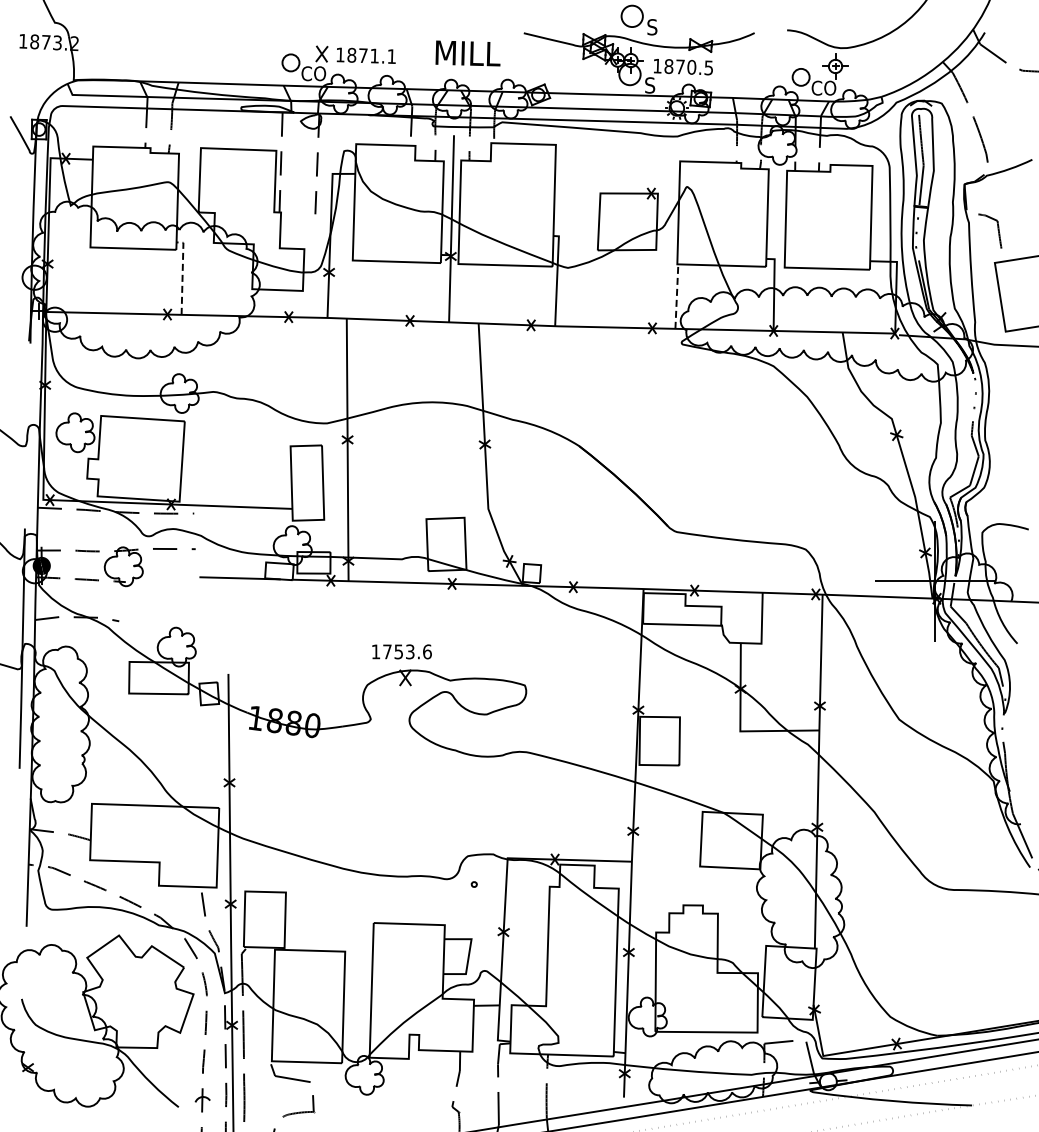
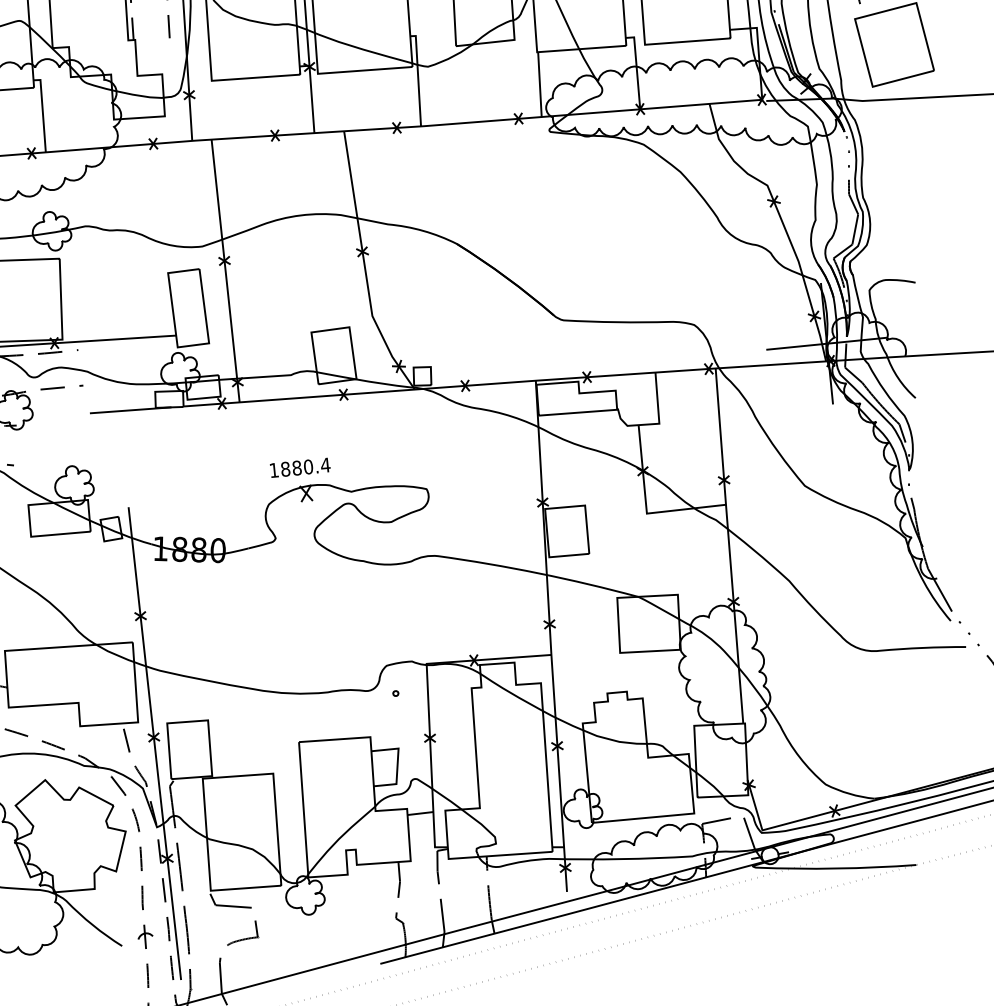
line: (182, 274) -> (42, 111), dashed -> solid
line: (676, 296) -> (539, 84), dashed -> solid
text: (407, 651) -> (305, 466), 1753.6 -> 1880.4

